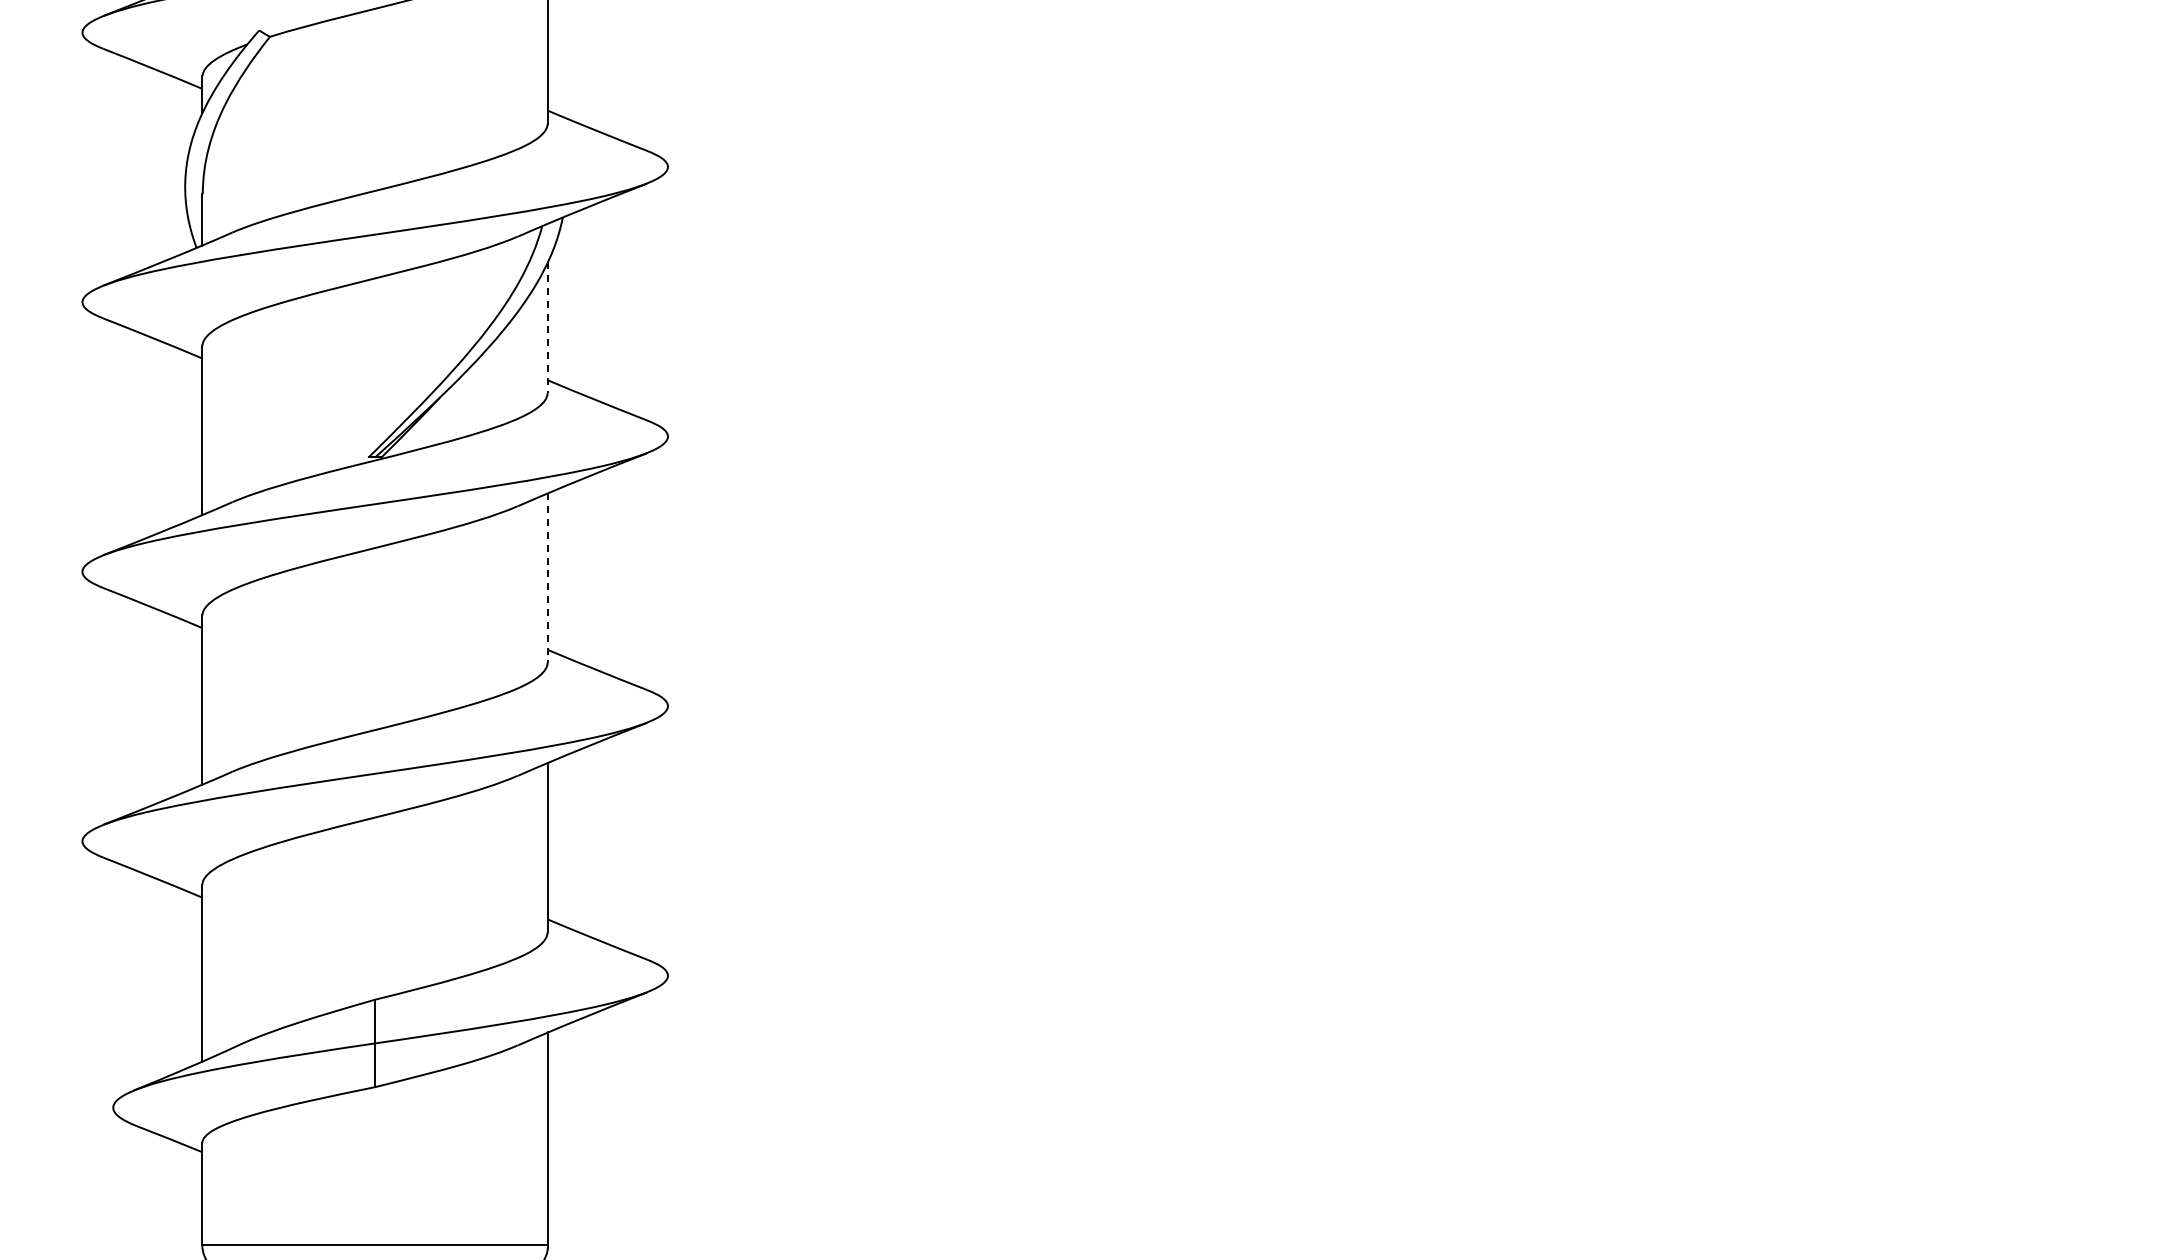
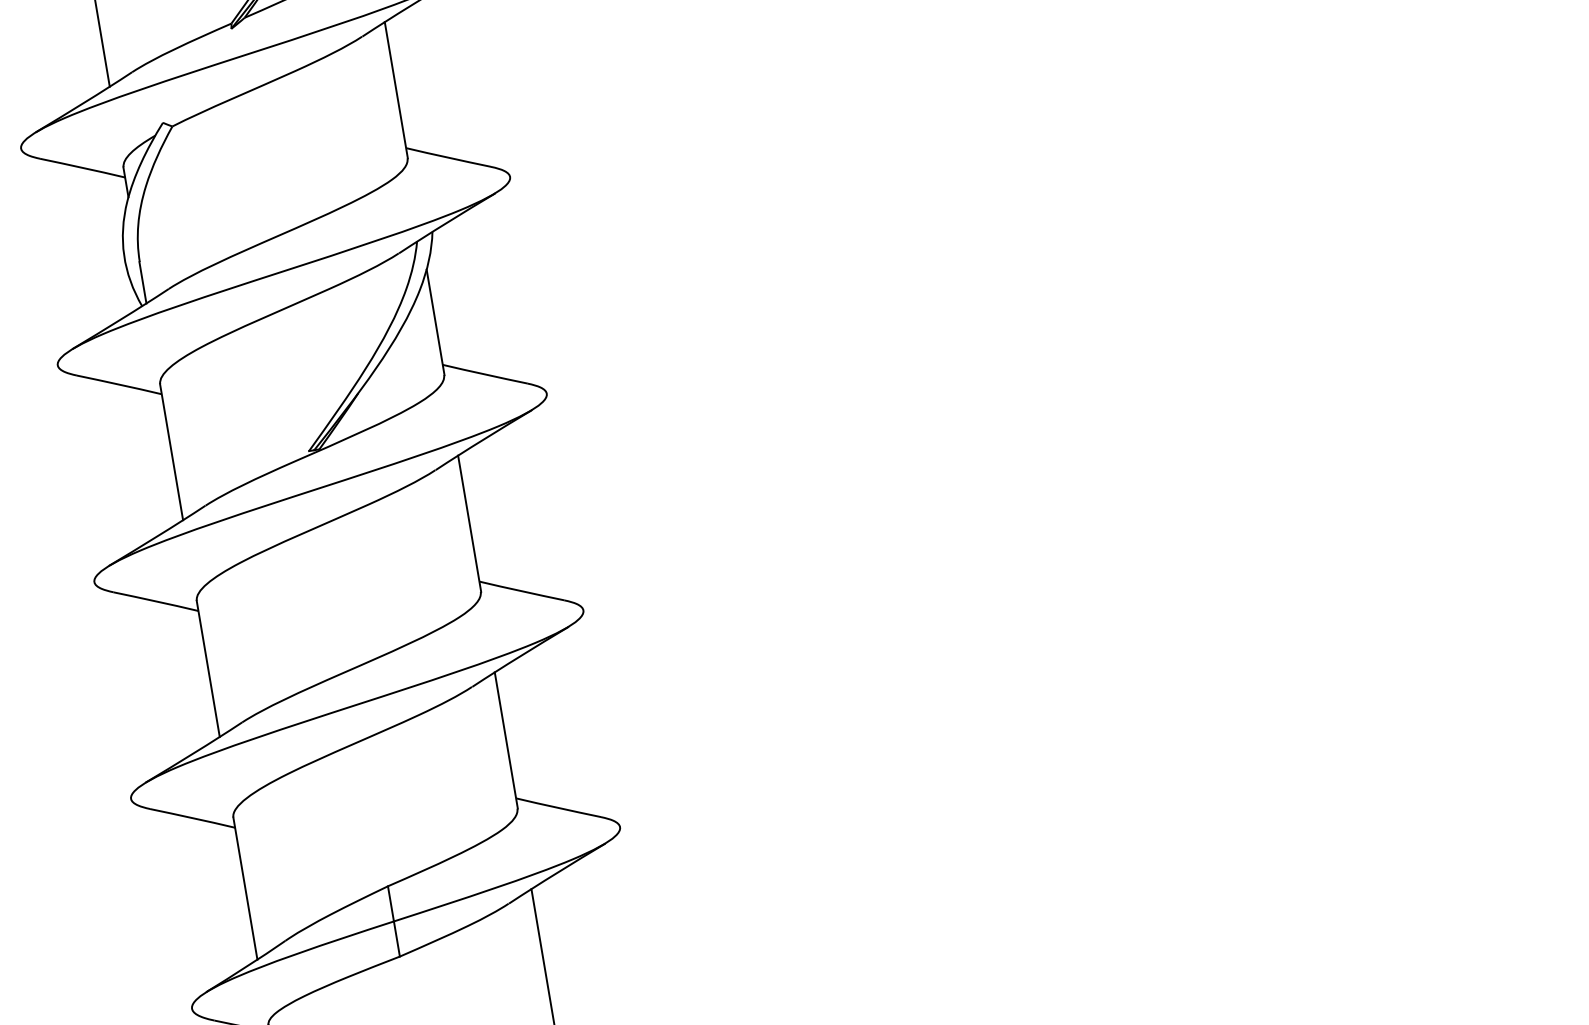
line: (548, 327) -> (435, 322), dashed -> solid
line: (548, 577) -> (469, 523), dashed -> solid

